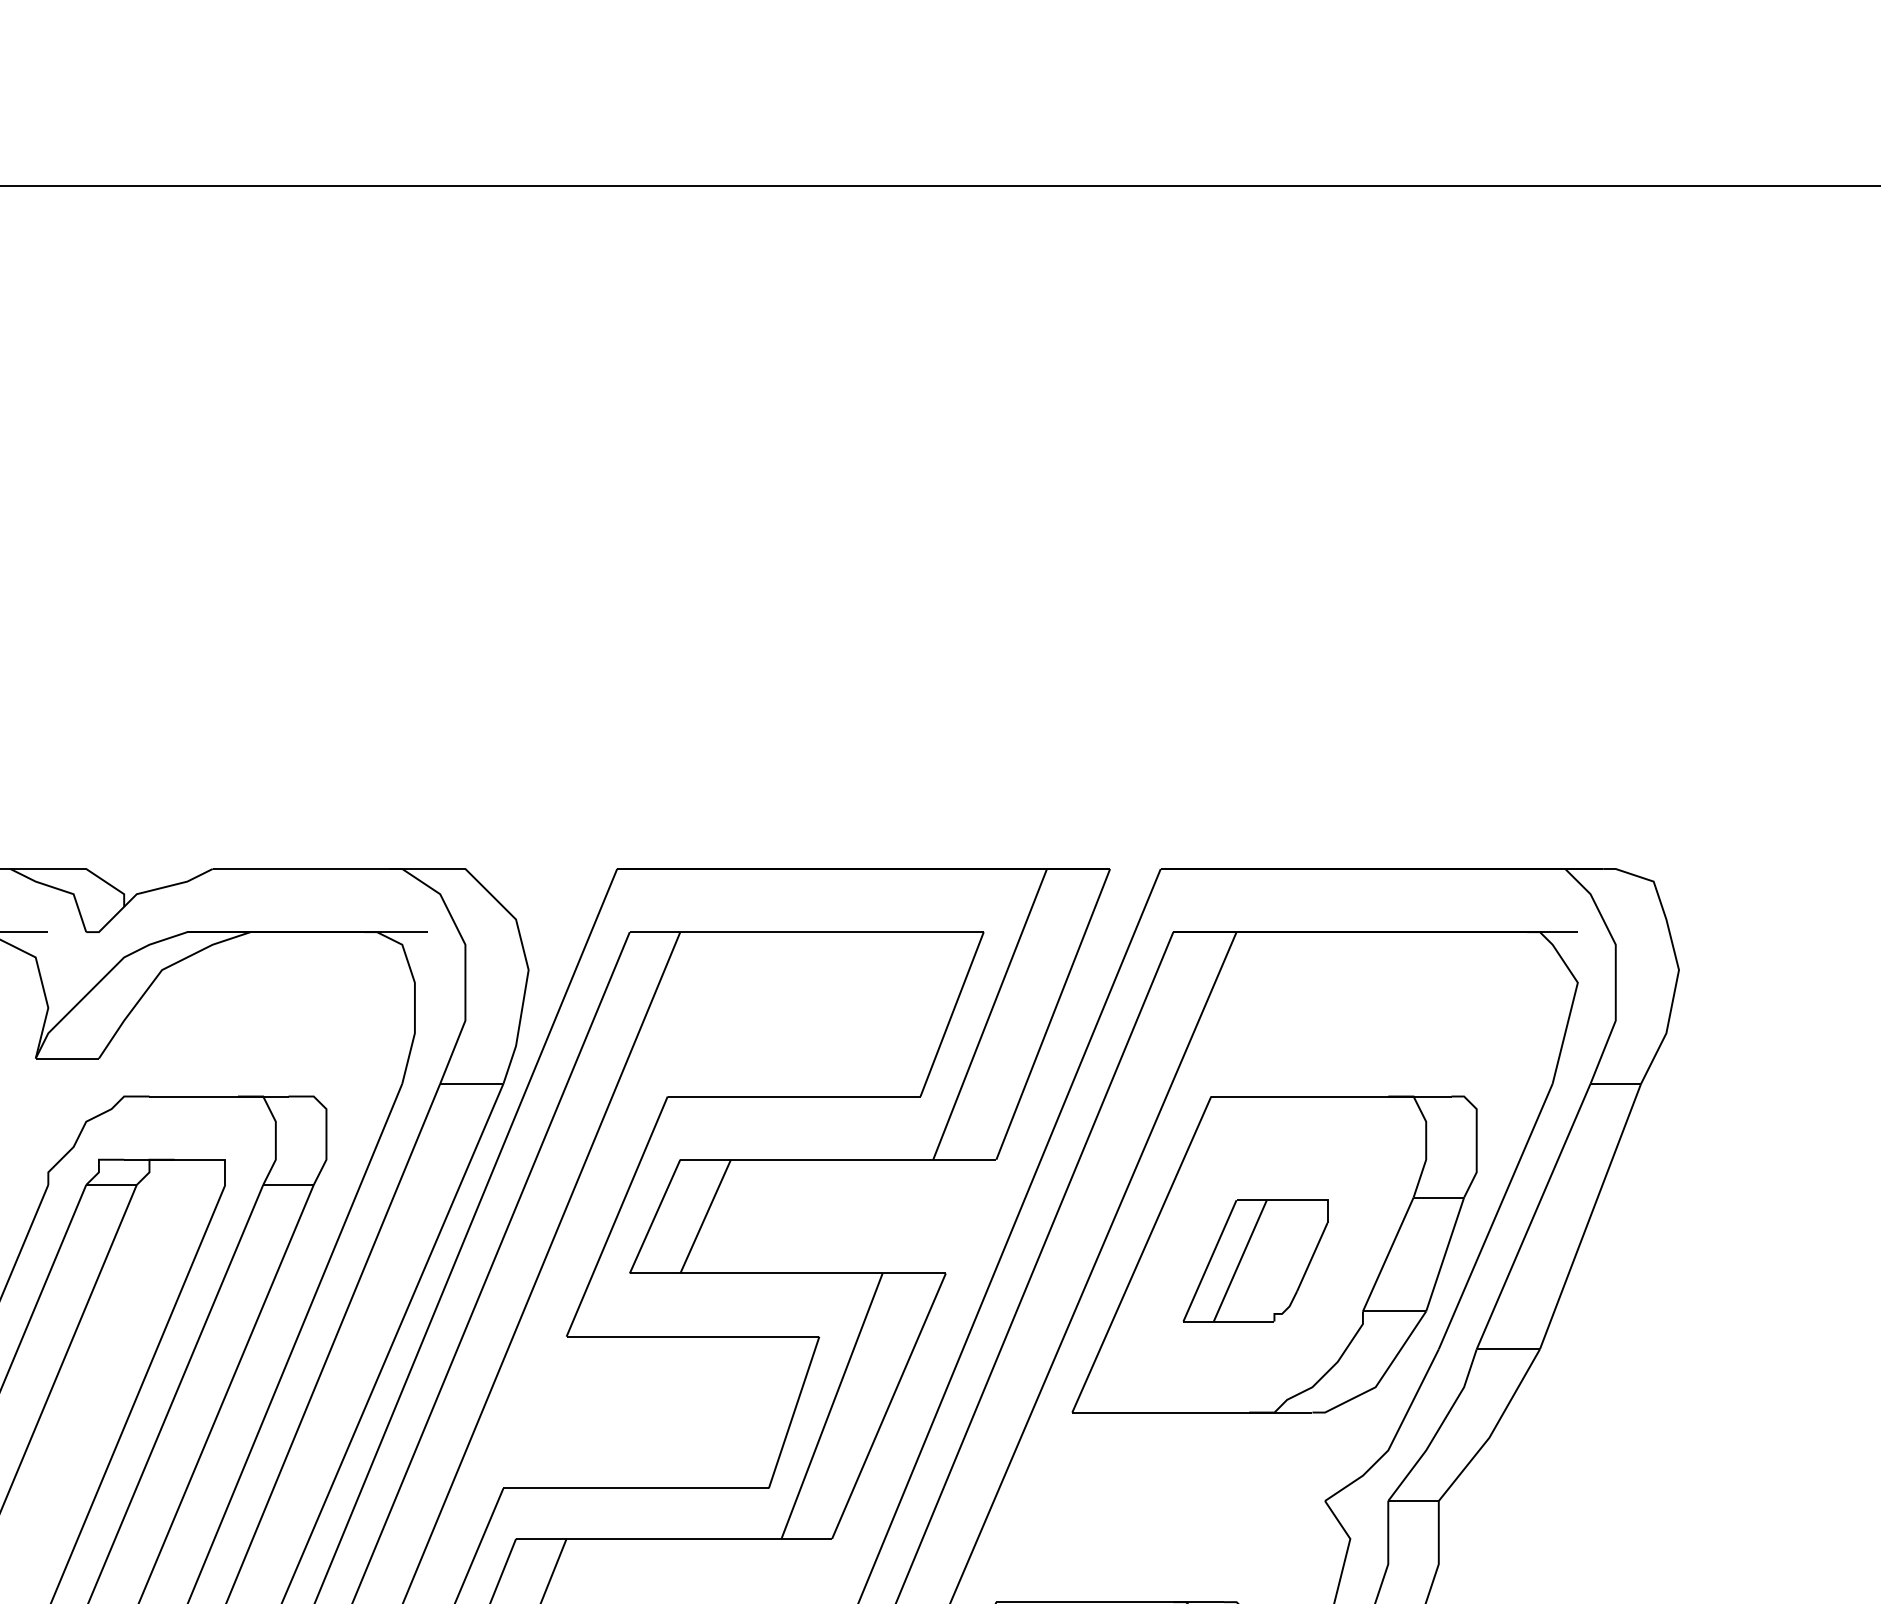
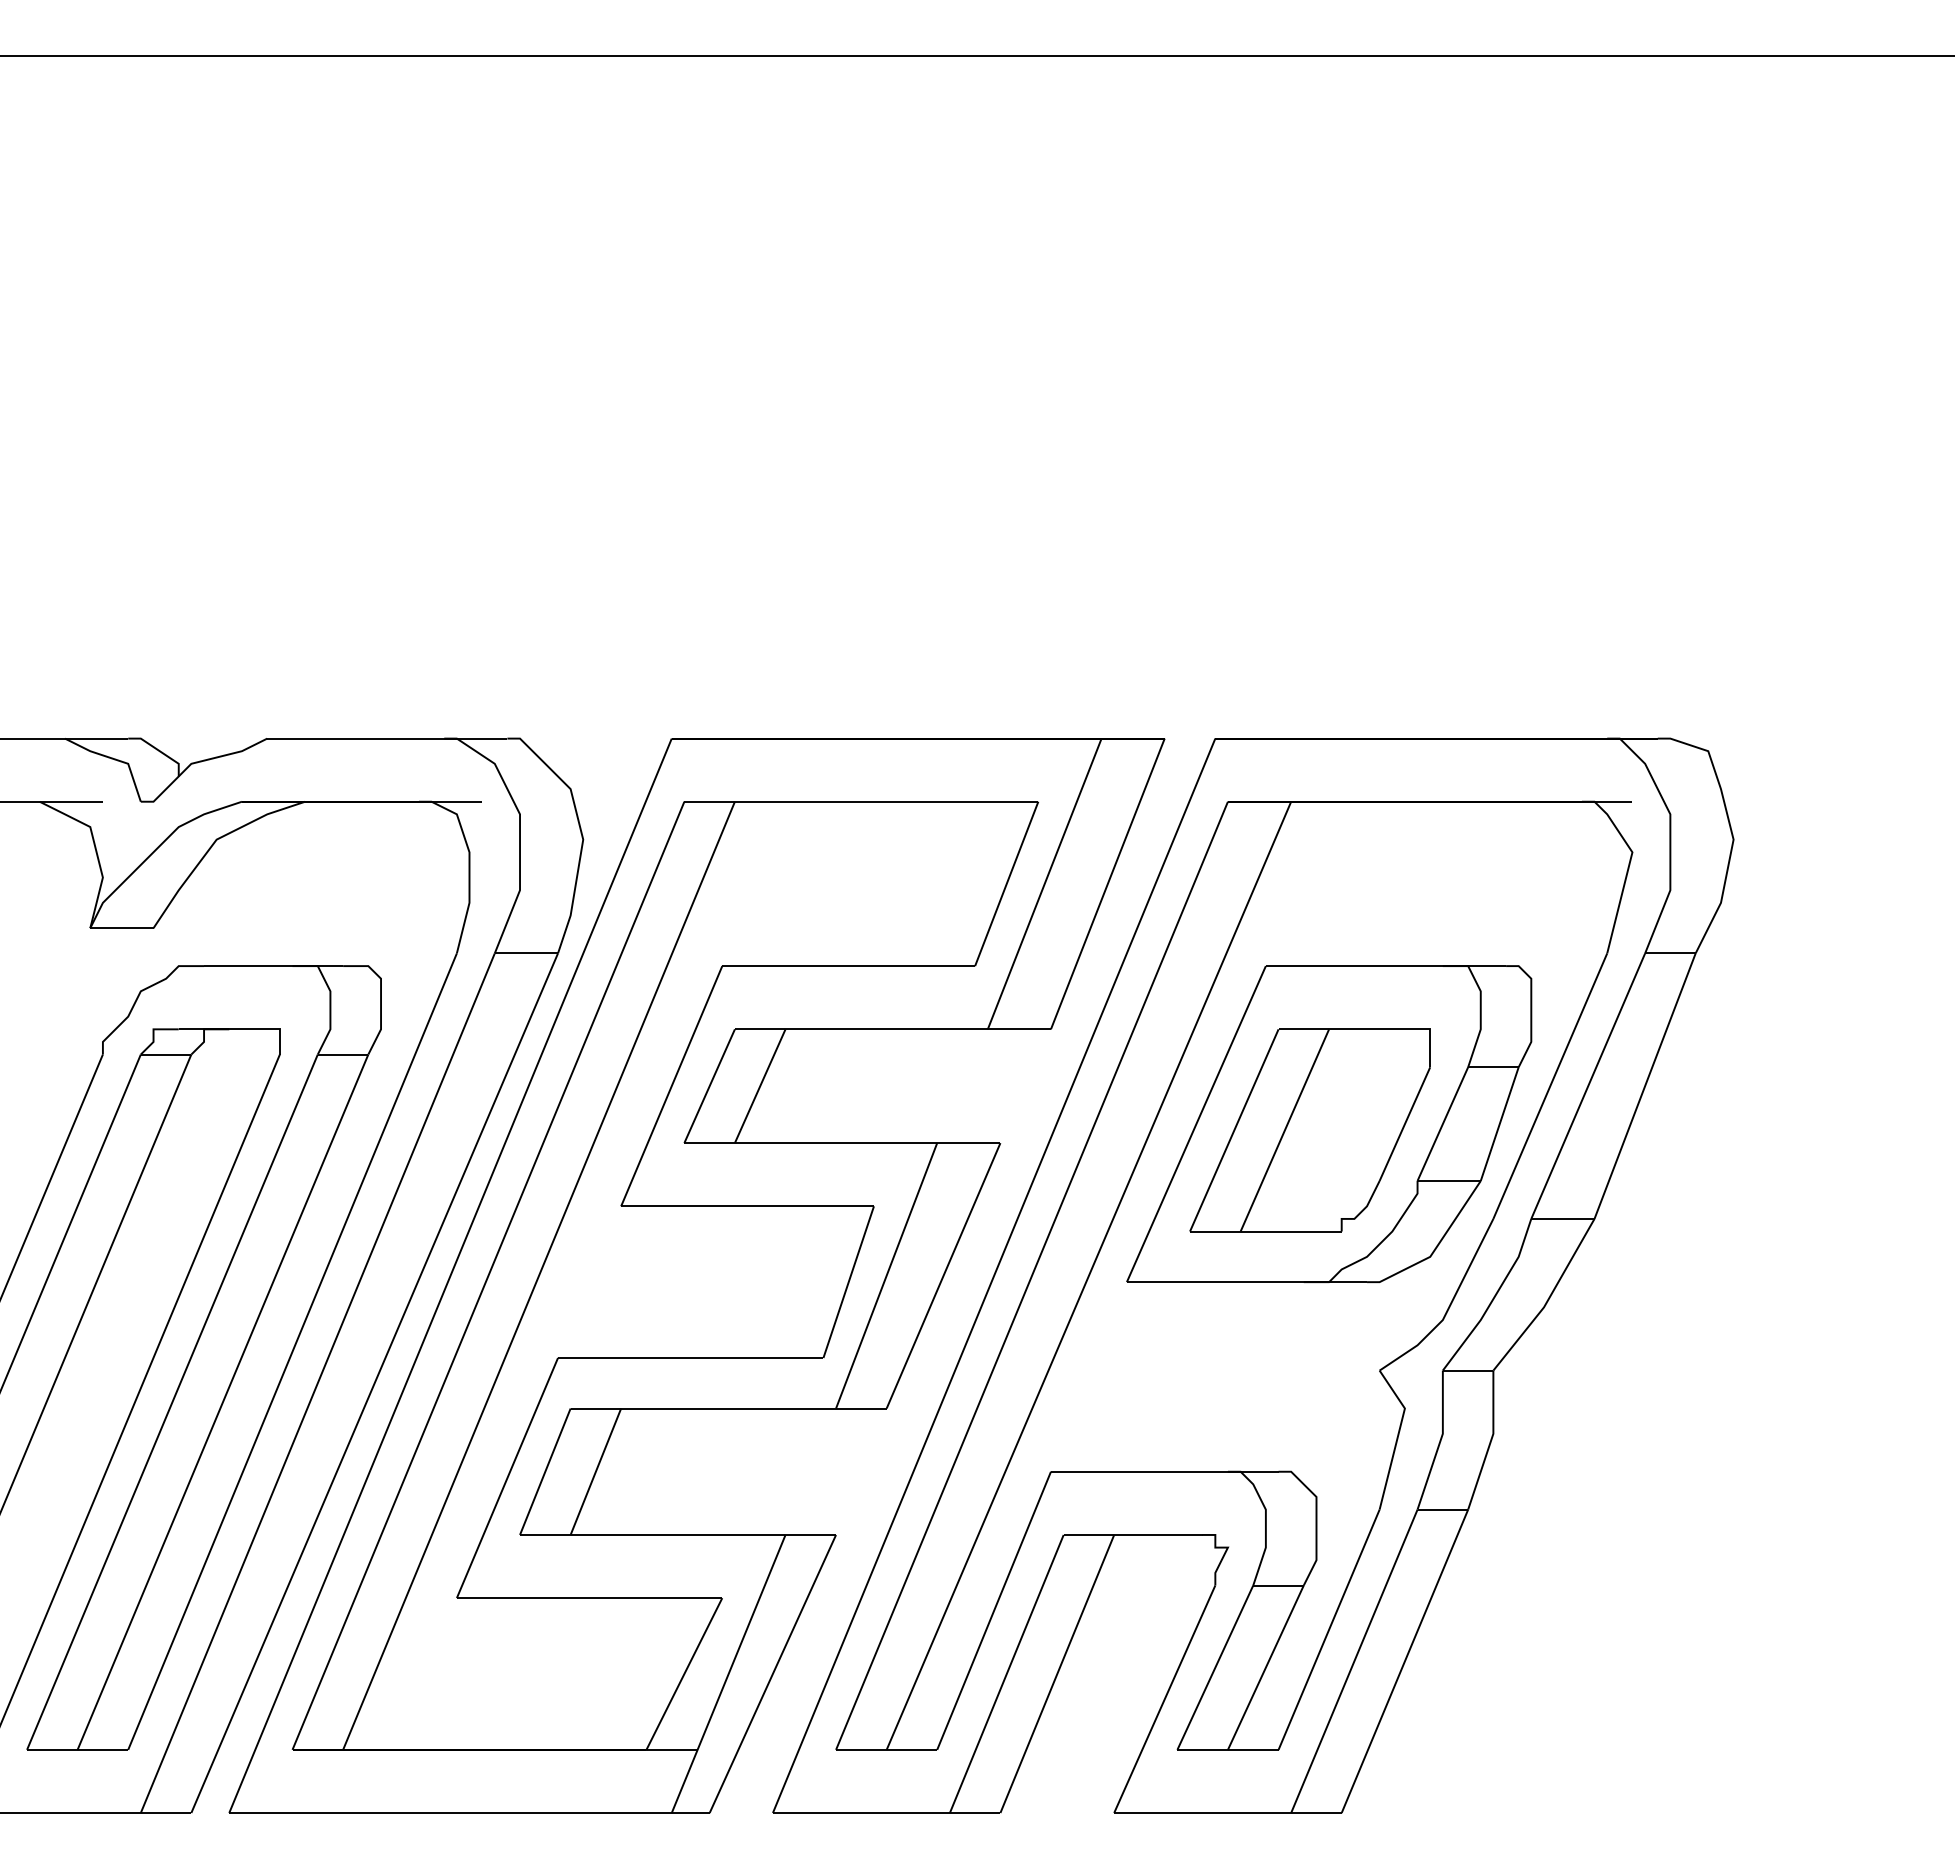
part: (1254, 1260) -> (1309, 1130), size x1.67

